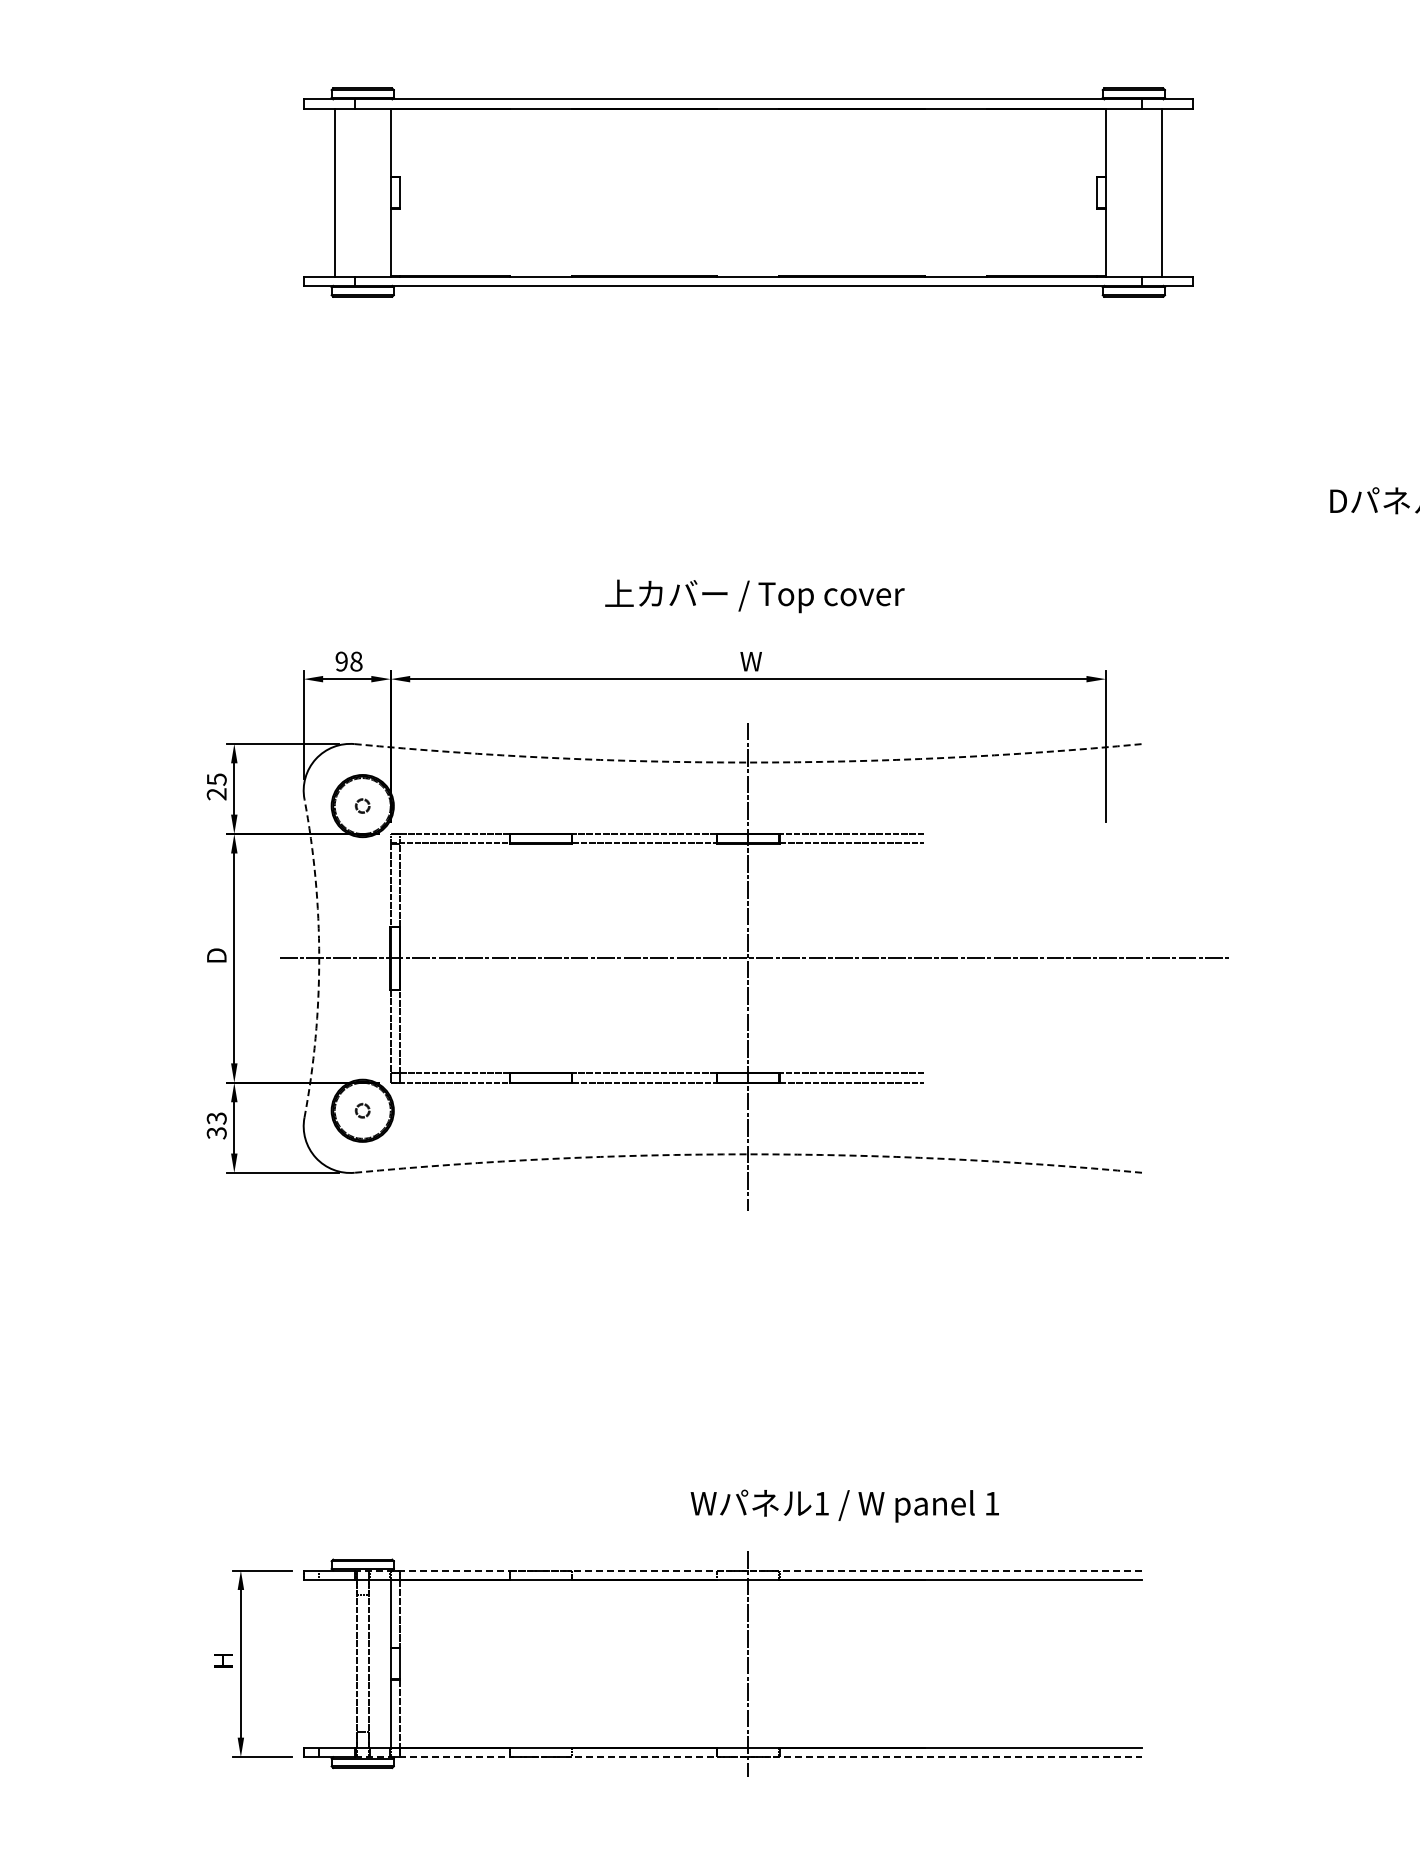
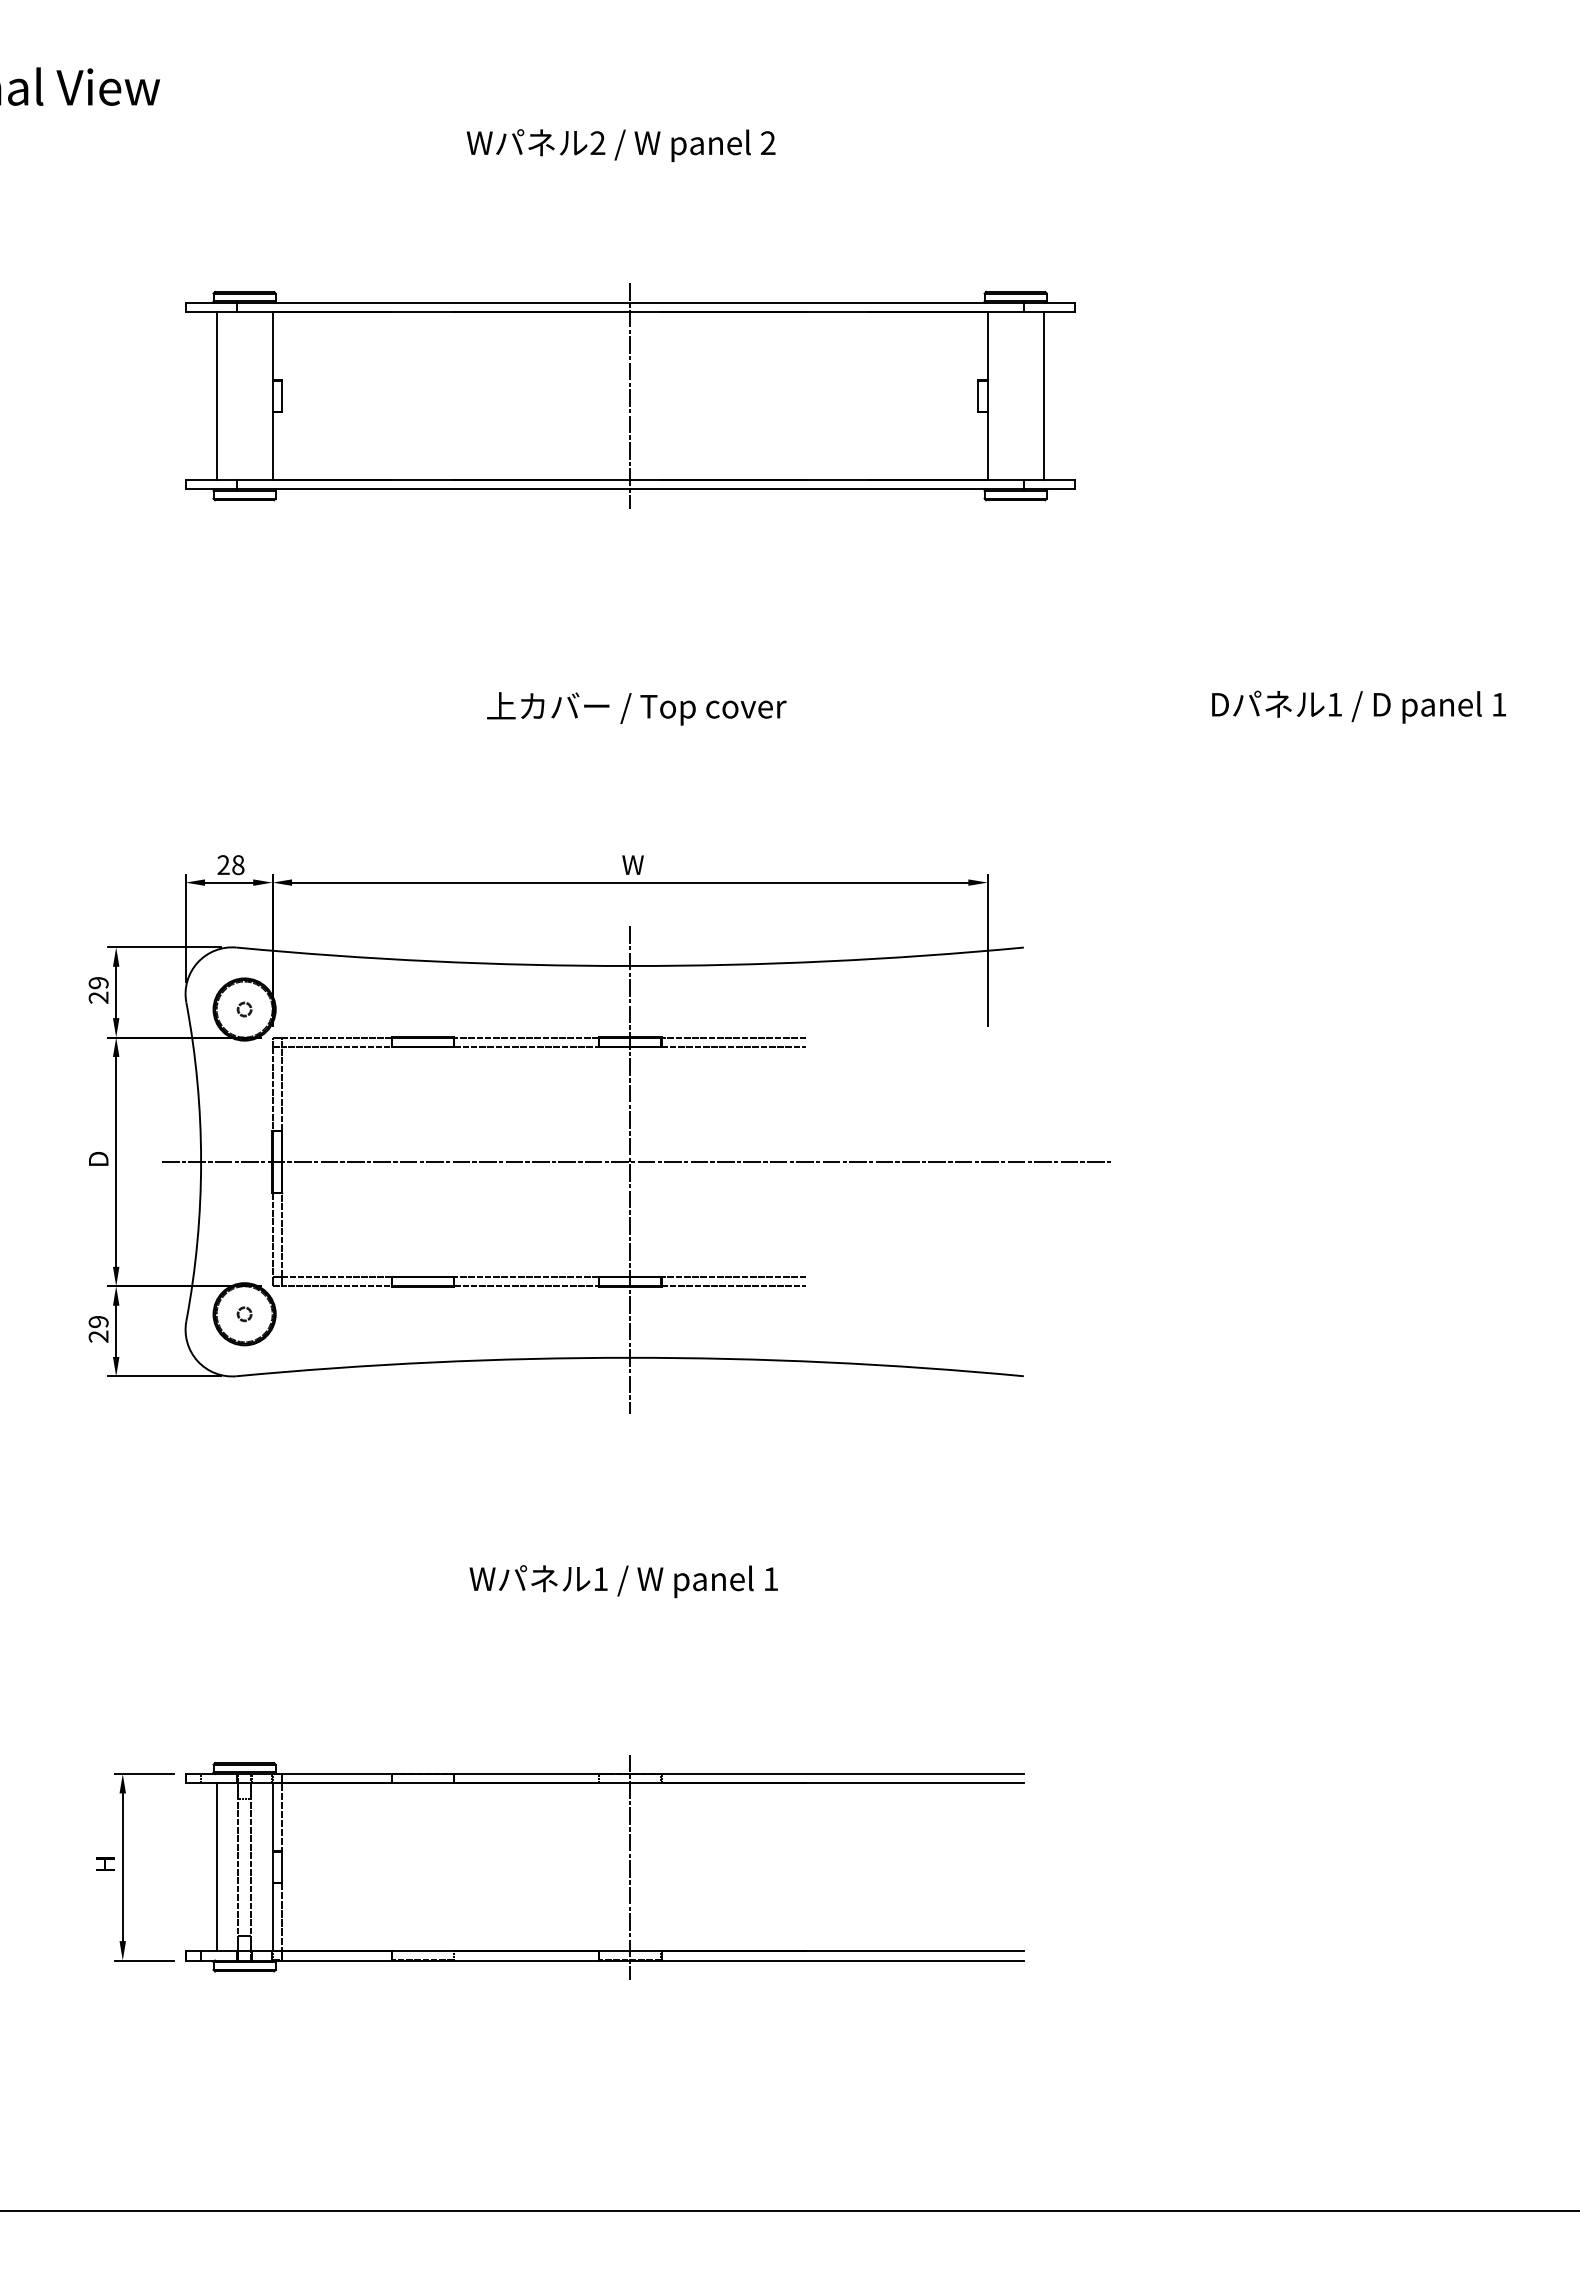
line: (748, 192) -> (630, 395), added
text: (754, 596) -> (636, 708), moved
text: (341, 662) -> (223, 865), 98 -> 28
arc: (748, 763) -> (630, 966), dashed -> solid
text: (216, 780) -> (98, 983), 25 -> 29
arc: (319, 958) -> (201, 1161), dashed -> solid
text: (216, 1126) -> (98, 1329), 33 -> 29
arc: (748, 1154) -> (630, 1357), dashed -> solid
text: (844, 1506) -> (623, 1581), moved
line: (748, 1571) -> (630, 1774), dashed -> solid
line: (334, 1664) -> (216, 1867), added
line: (748, 1757) -> (630, 1960), dashed -> solid

